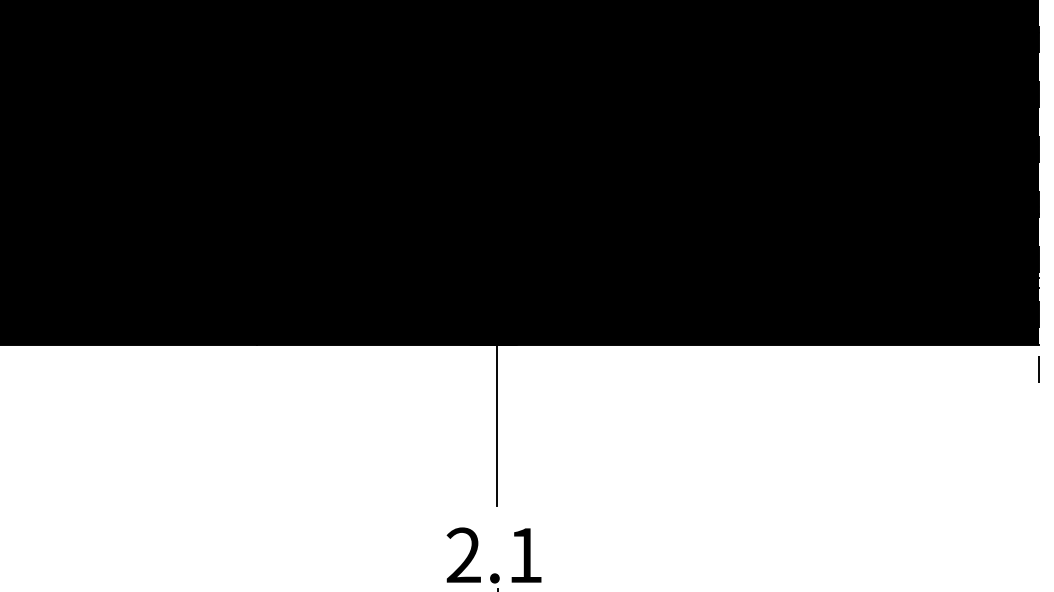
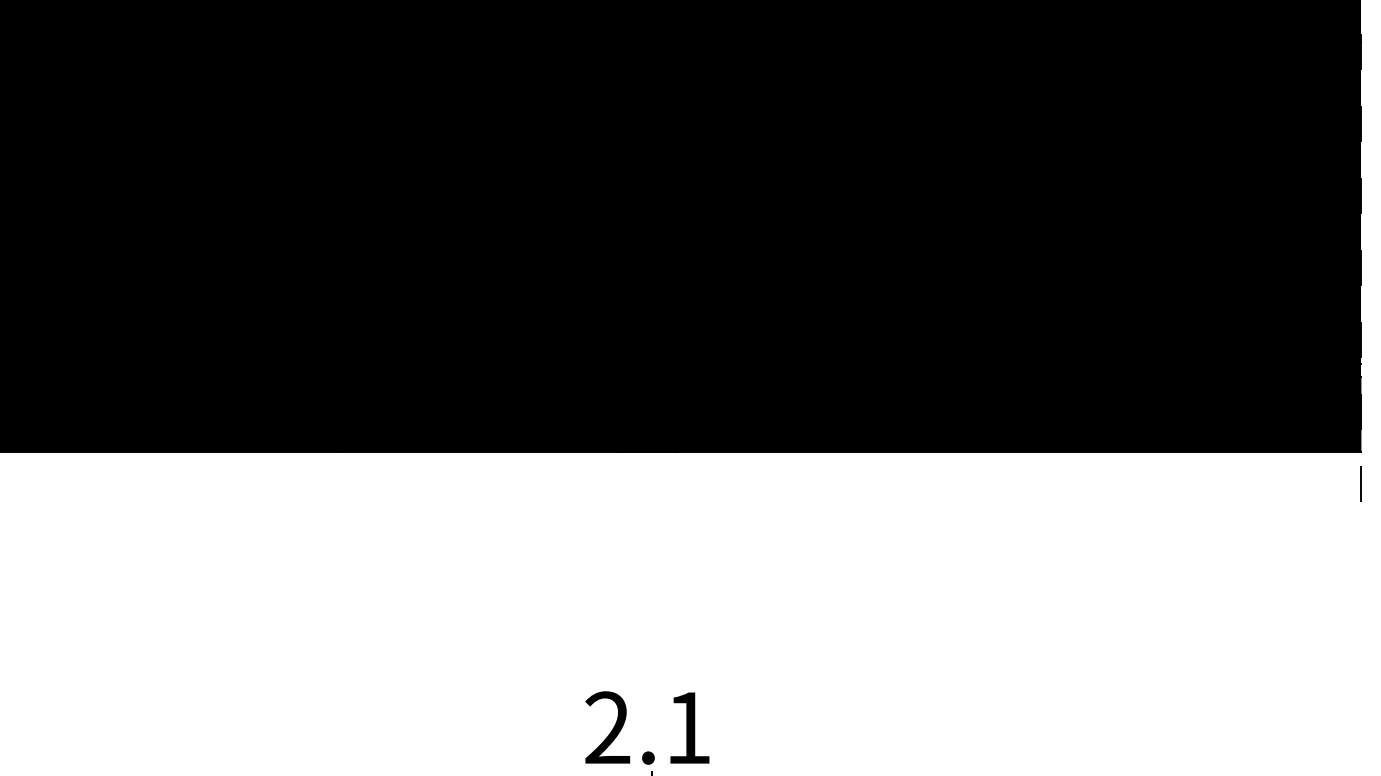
line: (496, 420) -> (650, 551), removed

